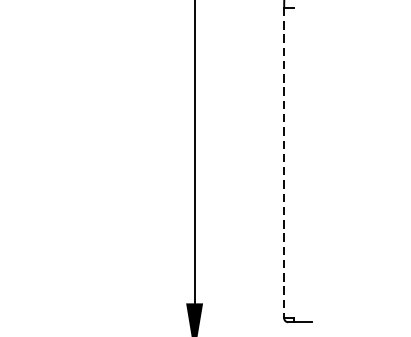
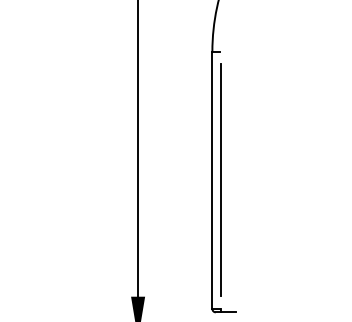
line: (284, 163) -> (212, 180), dashed -> solid
line: (293, 163) -> (220, 180), added

